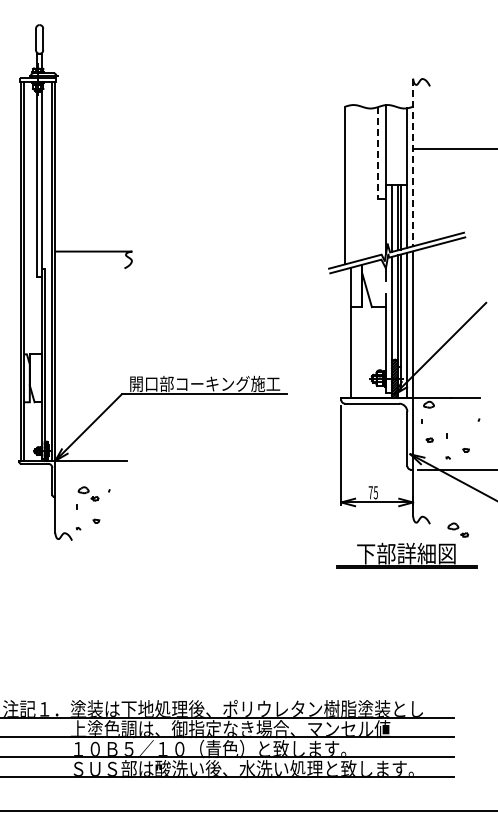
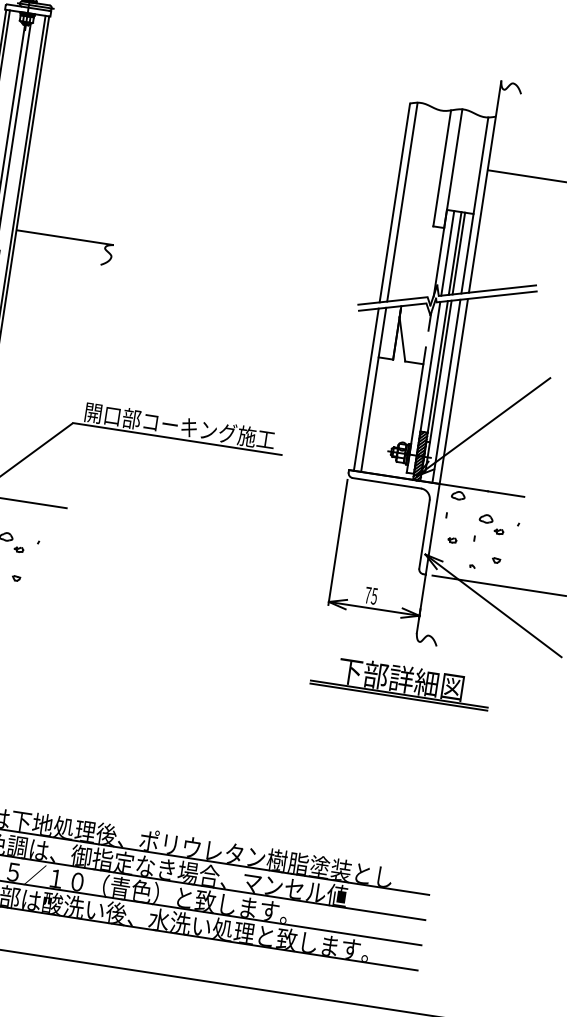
line: (377, 153) -> (441, 168), dashed -> solid
line: (413, 162) -> (485, 187), dashed -> solid
line: (350, 183) -> (402, 201), added
line: (345, 333) -> (366, 389), added
part: (457, 529) -> (490, 523), moved

